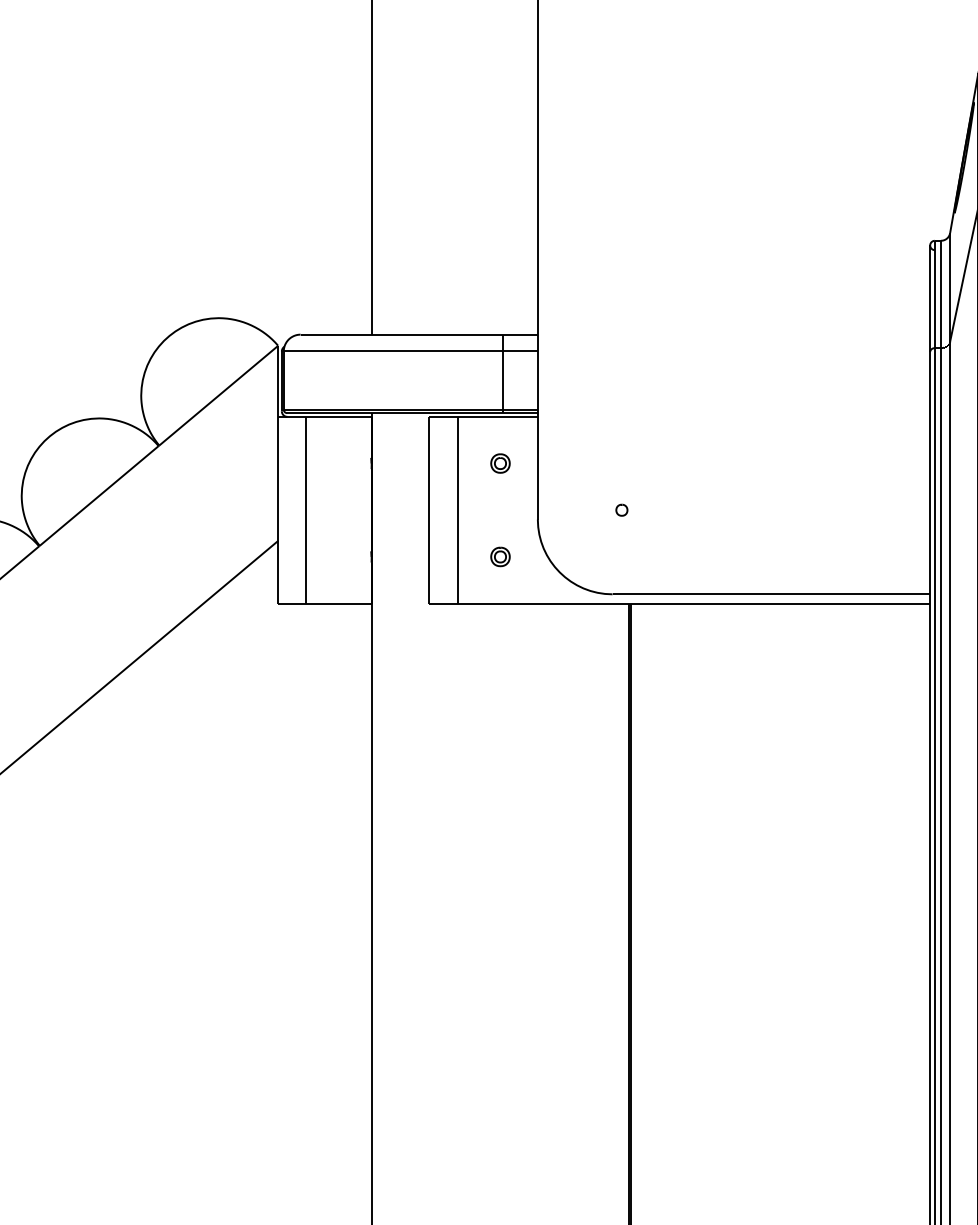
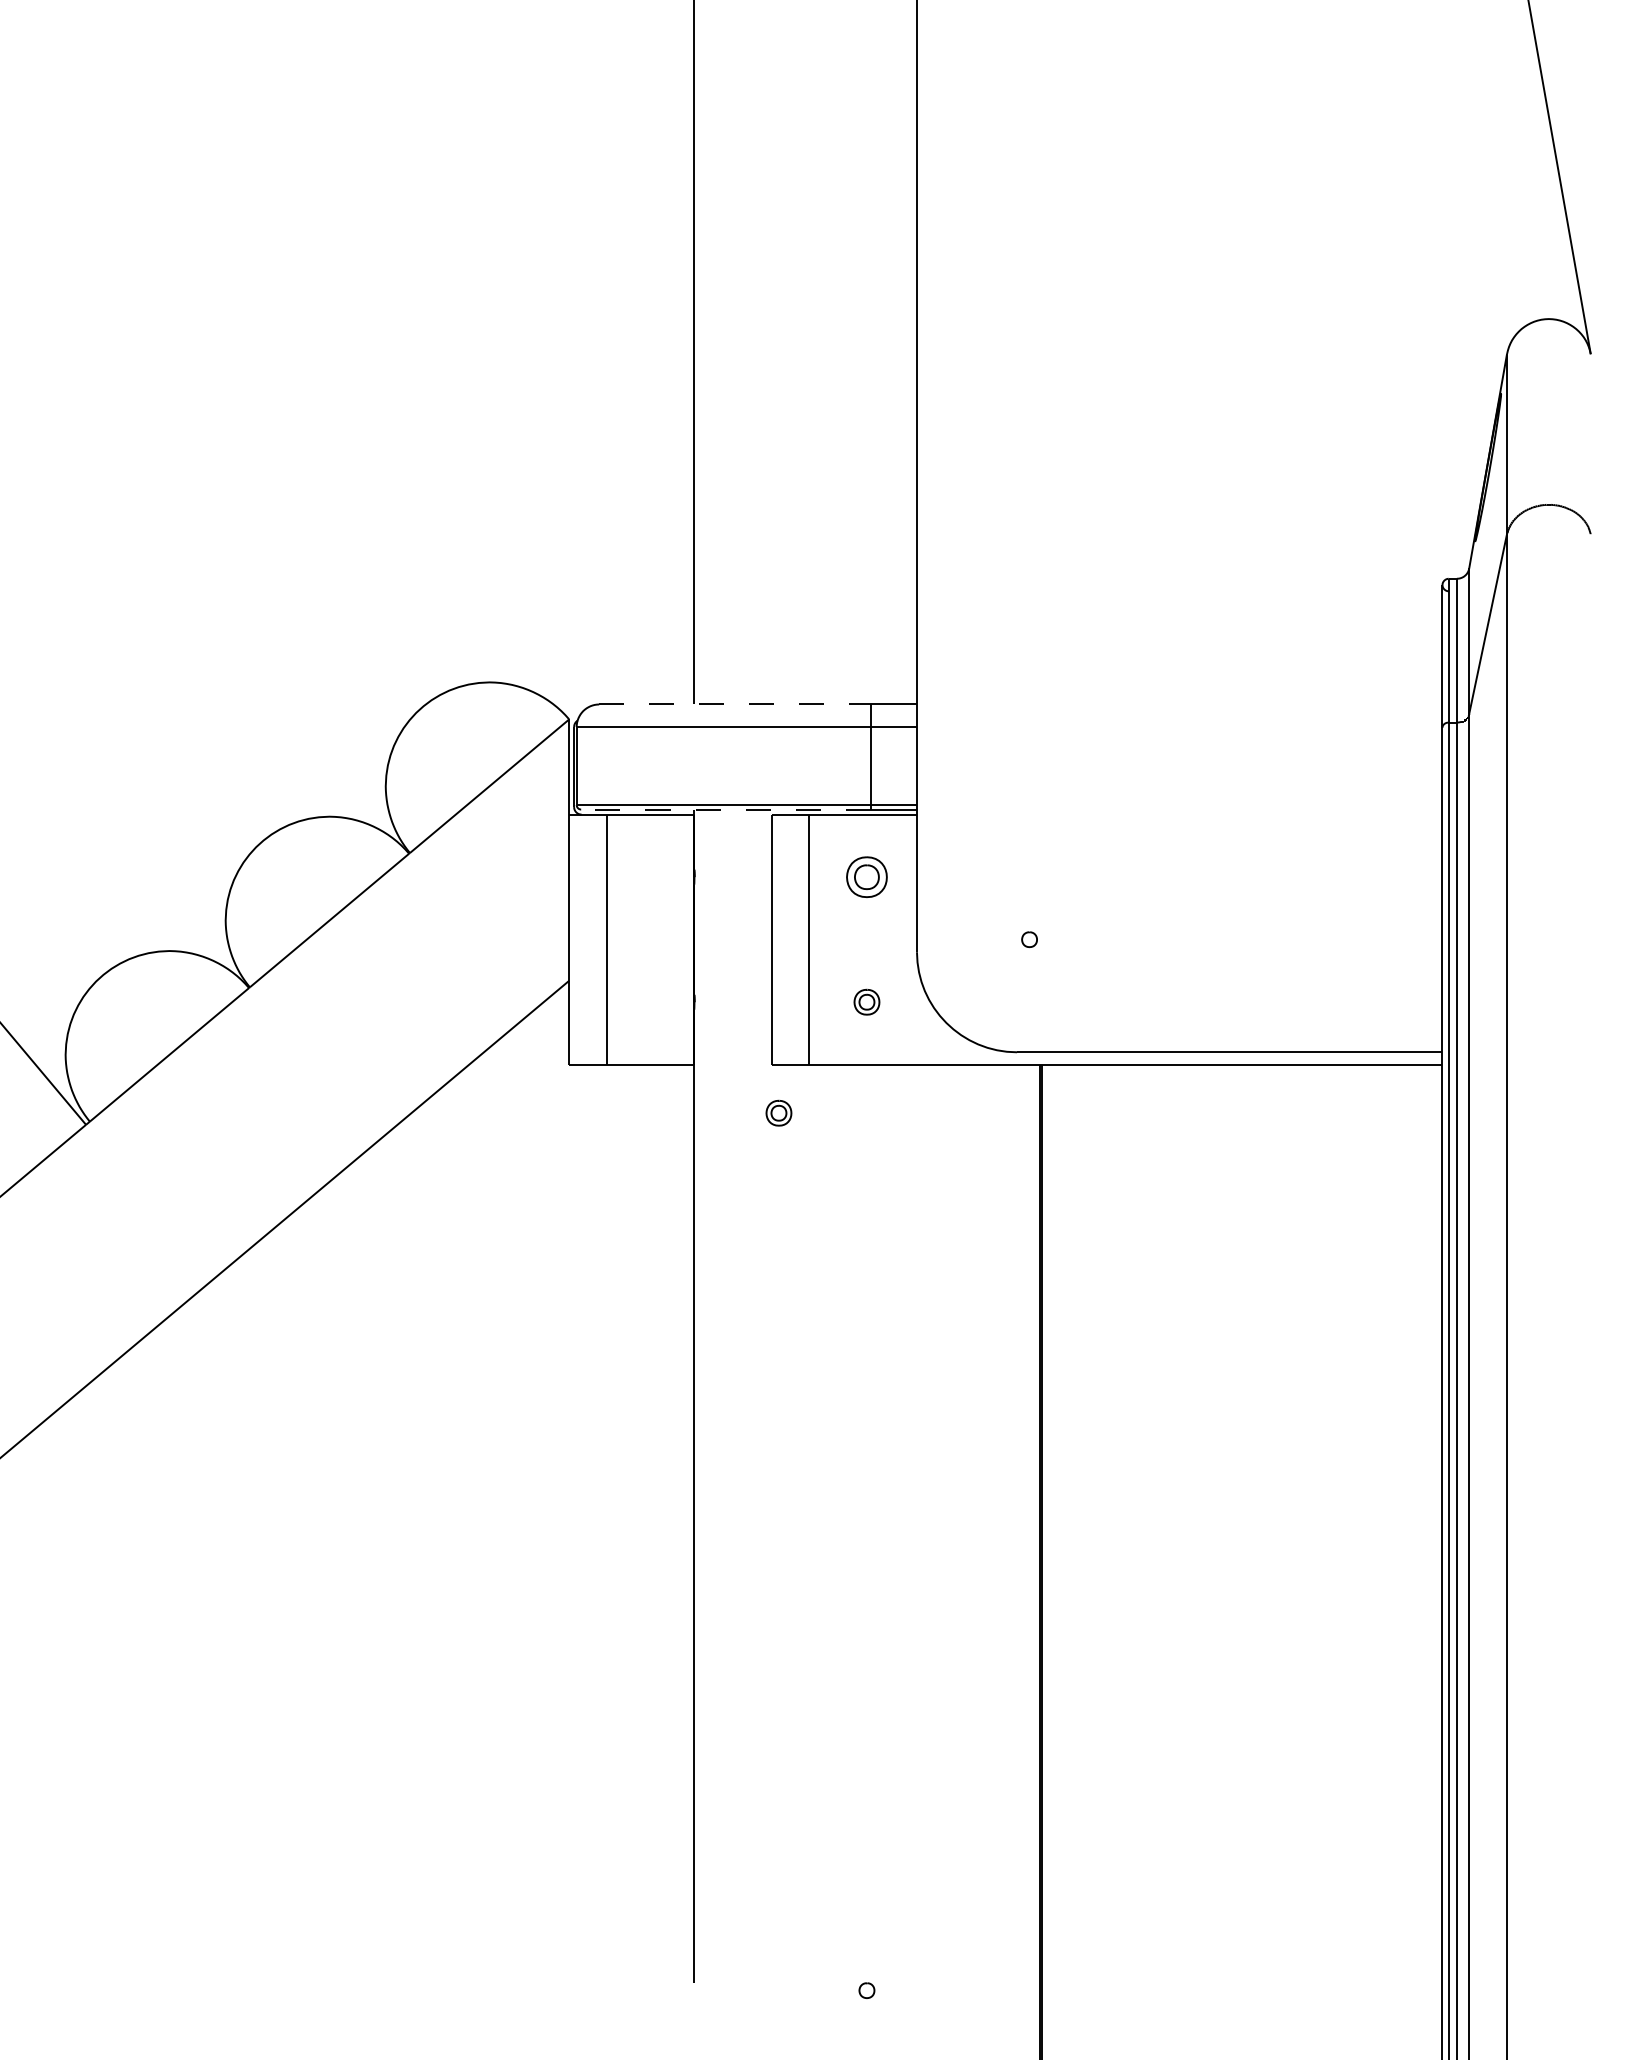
line: (401, 334) -> (734, 704), solid -> dashed
line: (394, 413) -> (725, 809), solid -> dashed
part: (500, 463) -> (866, 876), size x1.6
part: (434, 639) -> (778, 1112), added

